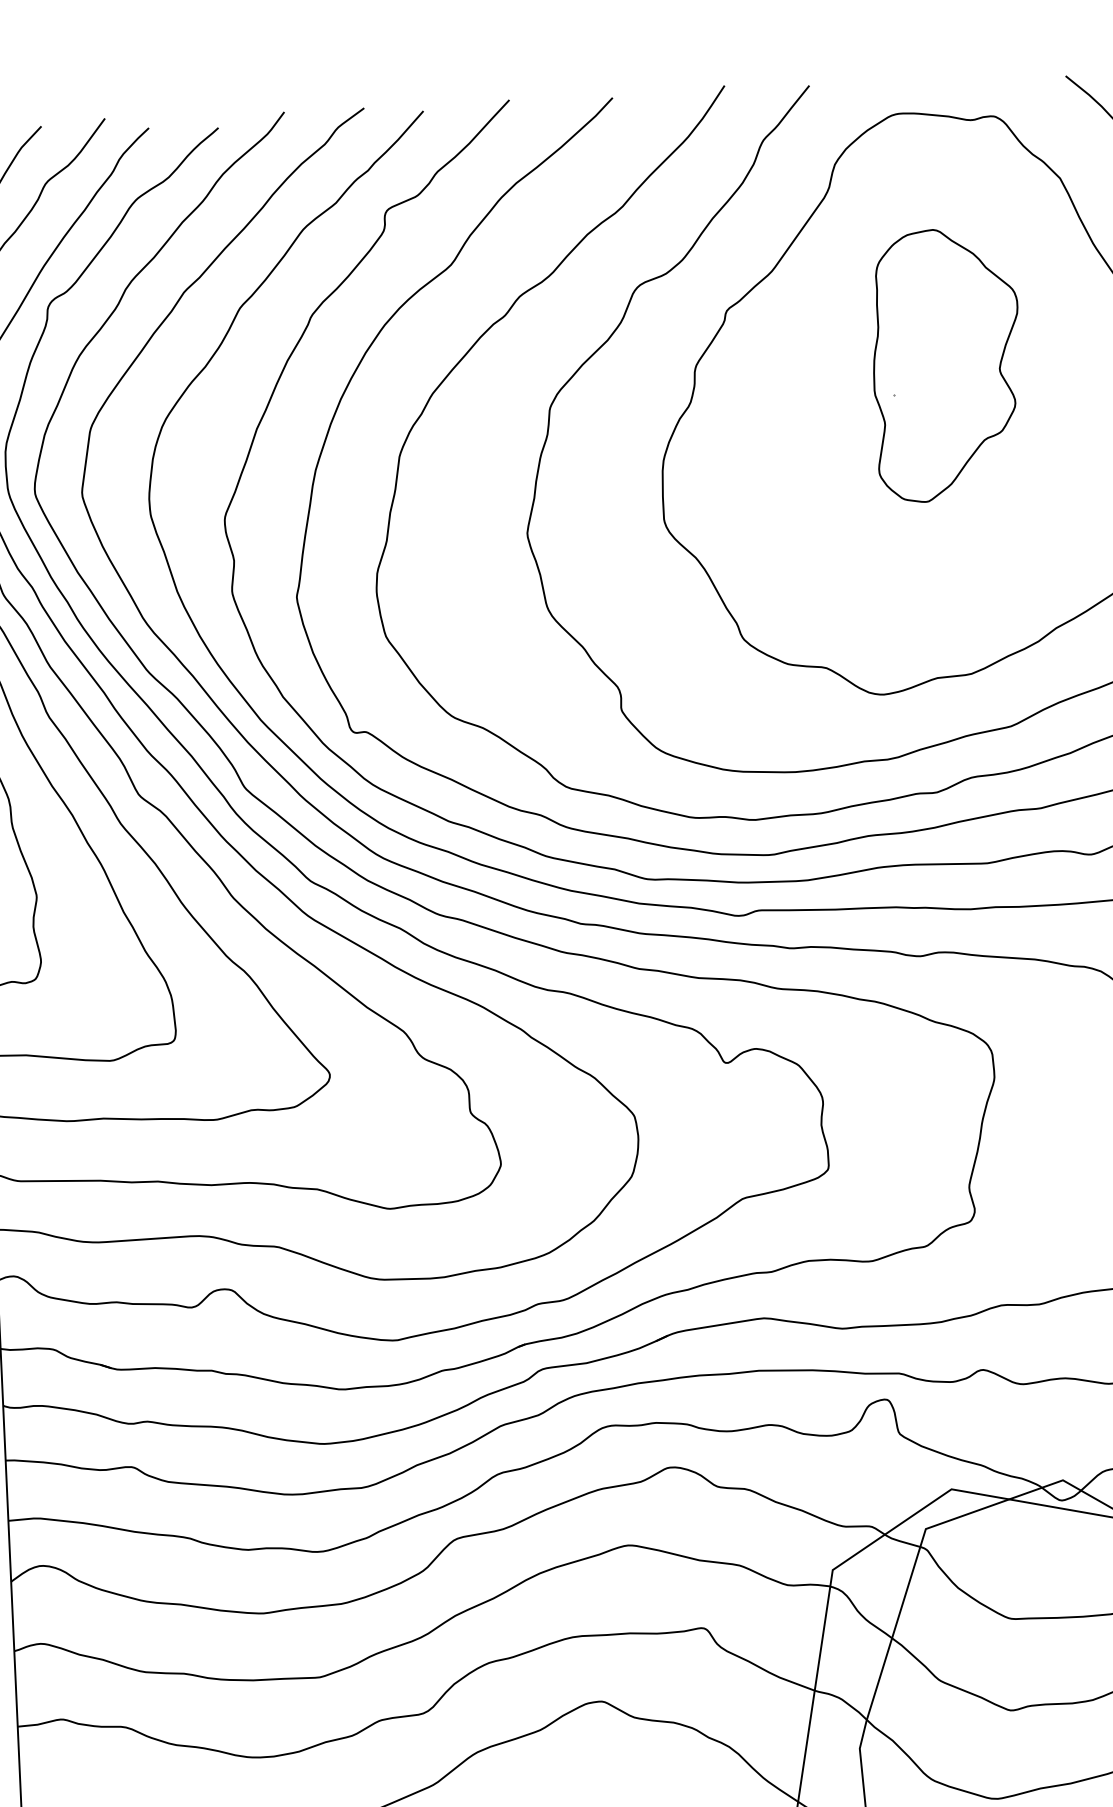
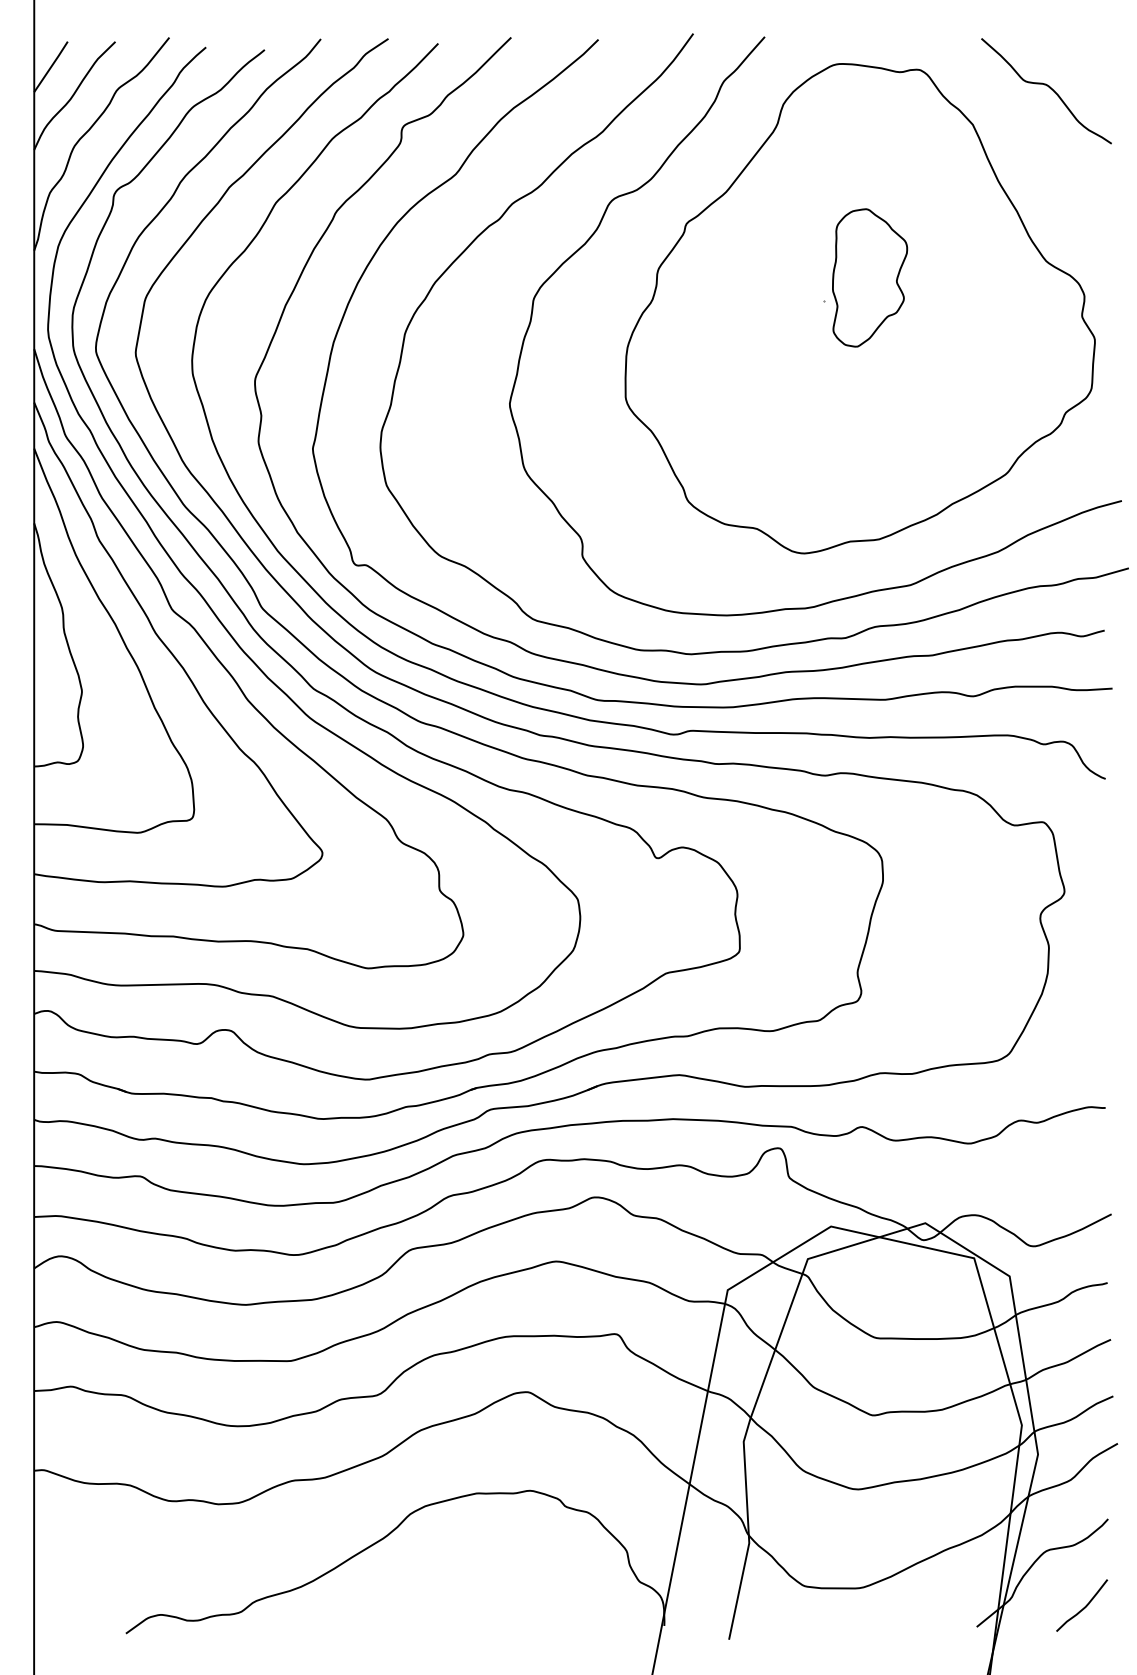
part: (946, 364) -> (869, 277), size x0.6

